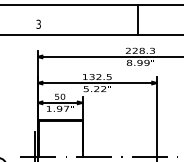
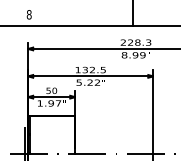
text: (38, 23) -> (29, 13), 3 -> 8

